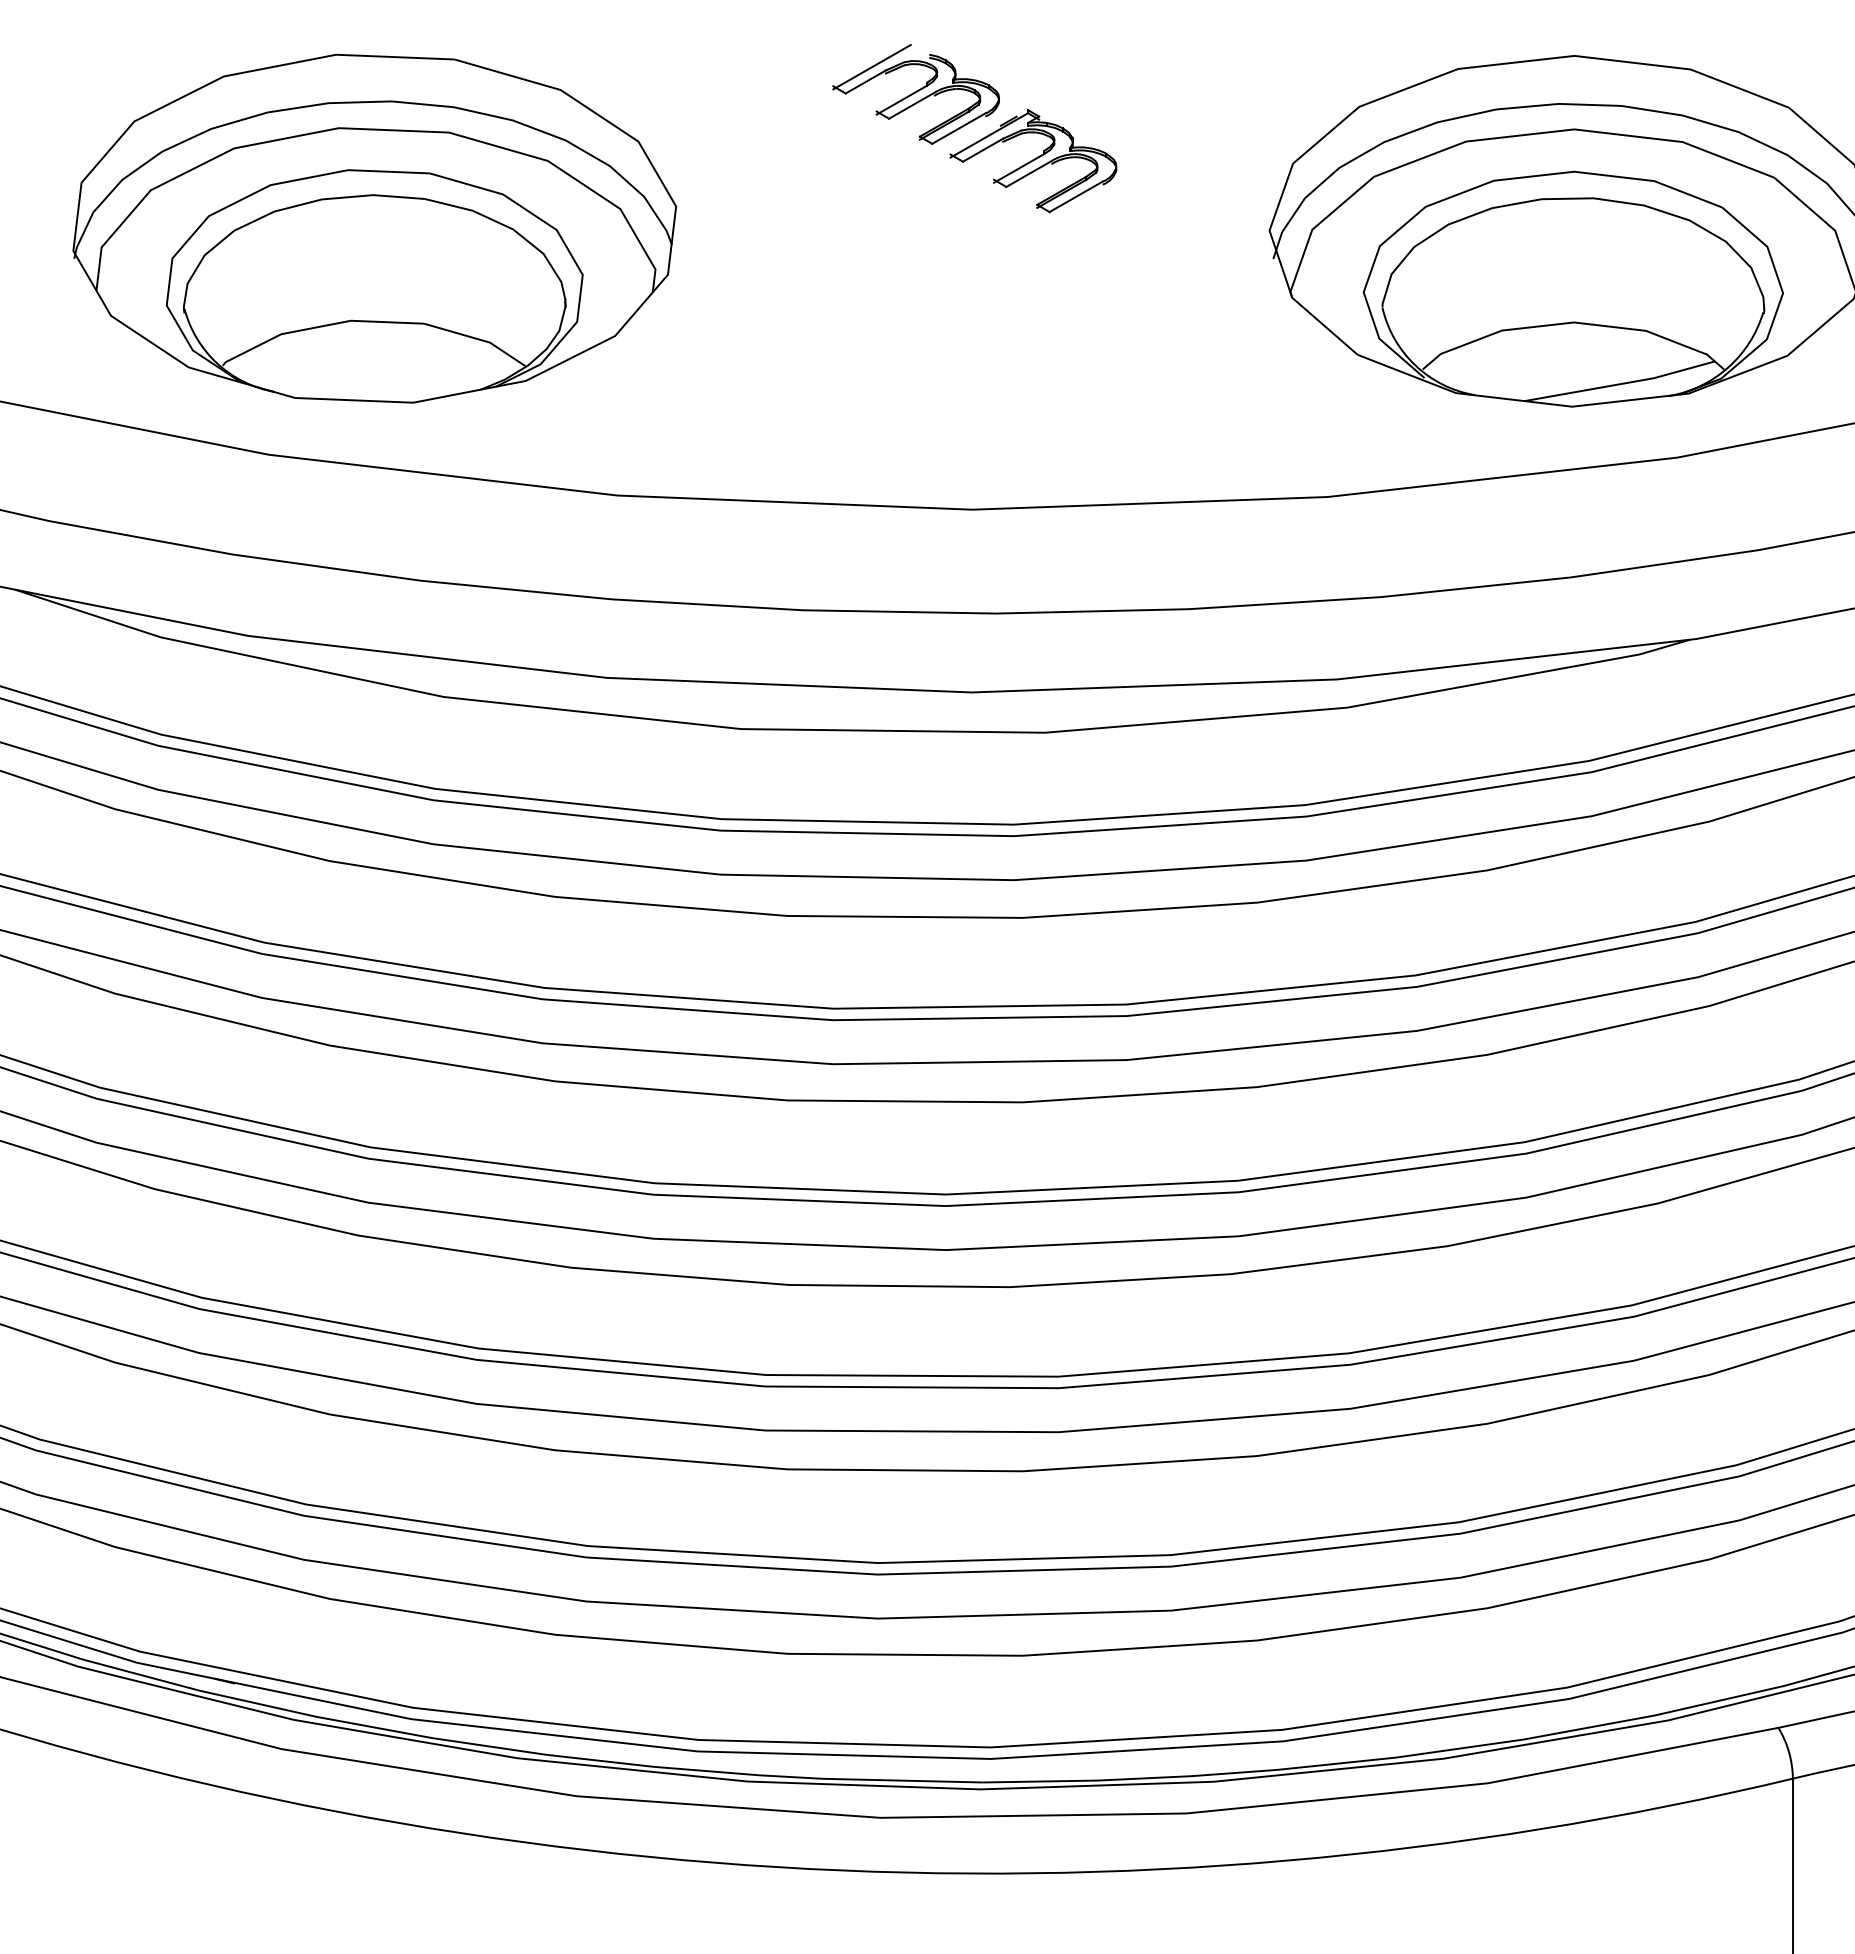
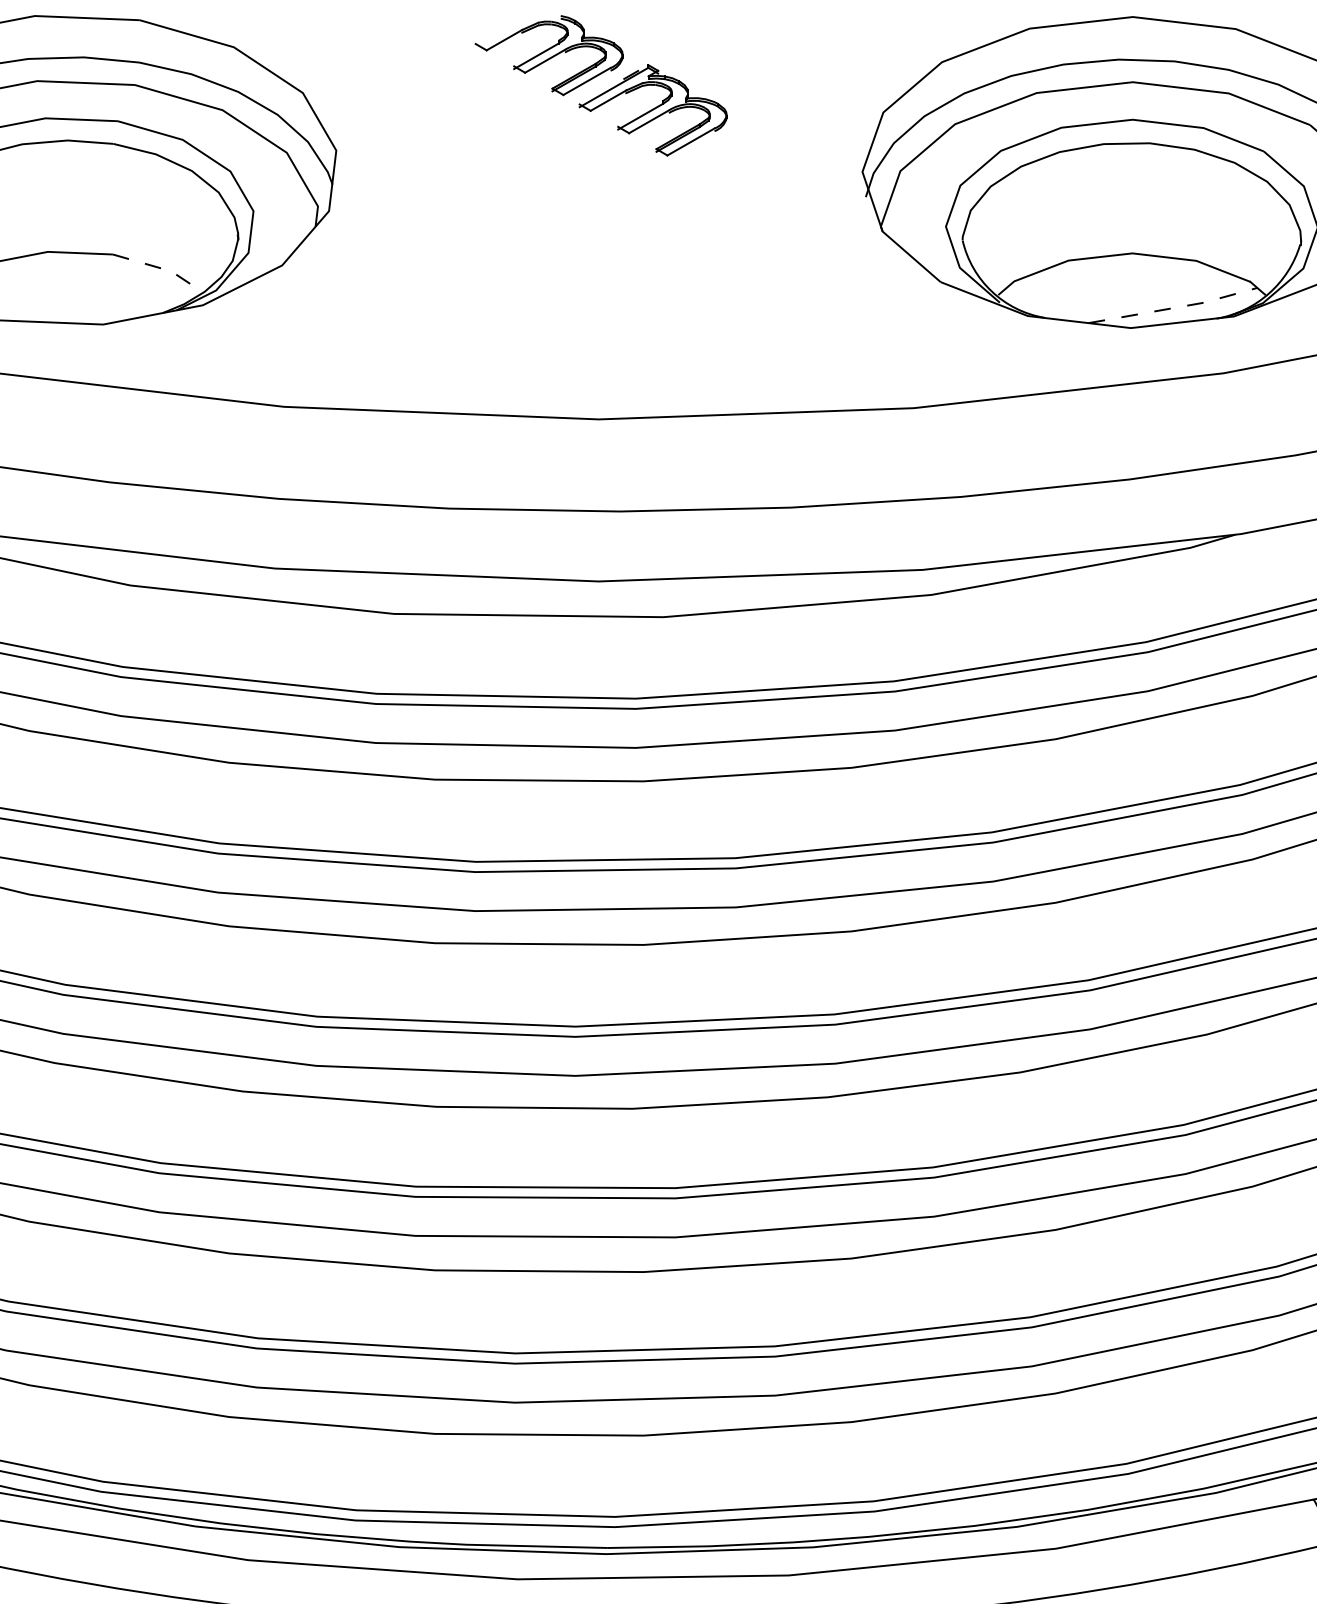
line: (871, 67) -> (509, 27), removed
line: (478, 339) -> (161, 268), solid -> dashed
line: (1621, 383) -> (1174, 307), solid -> dashed

